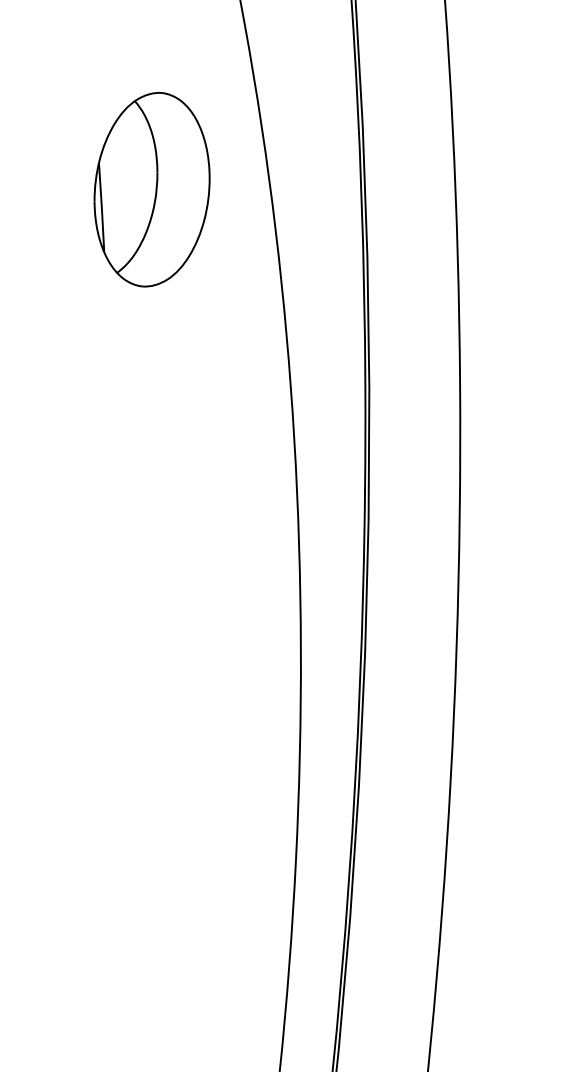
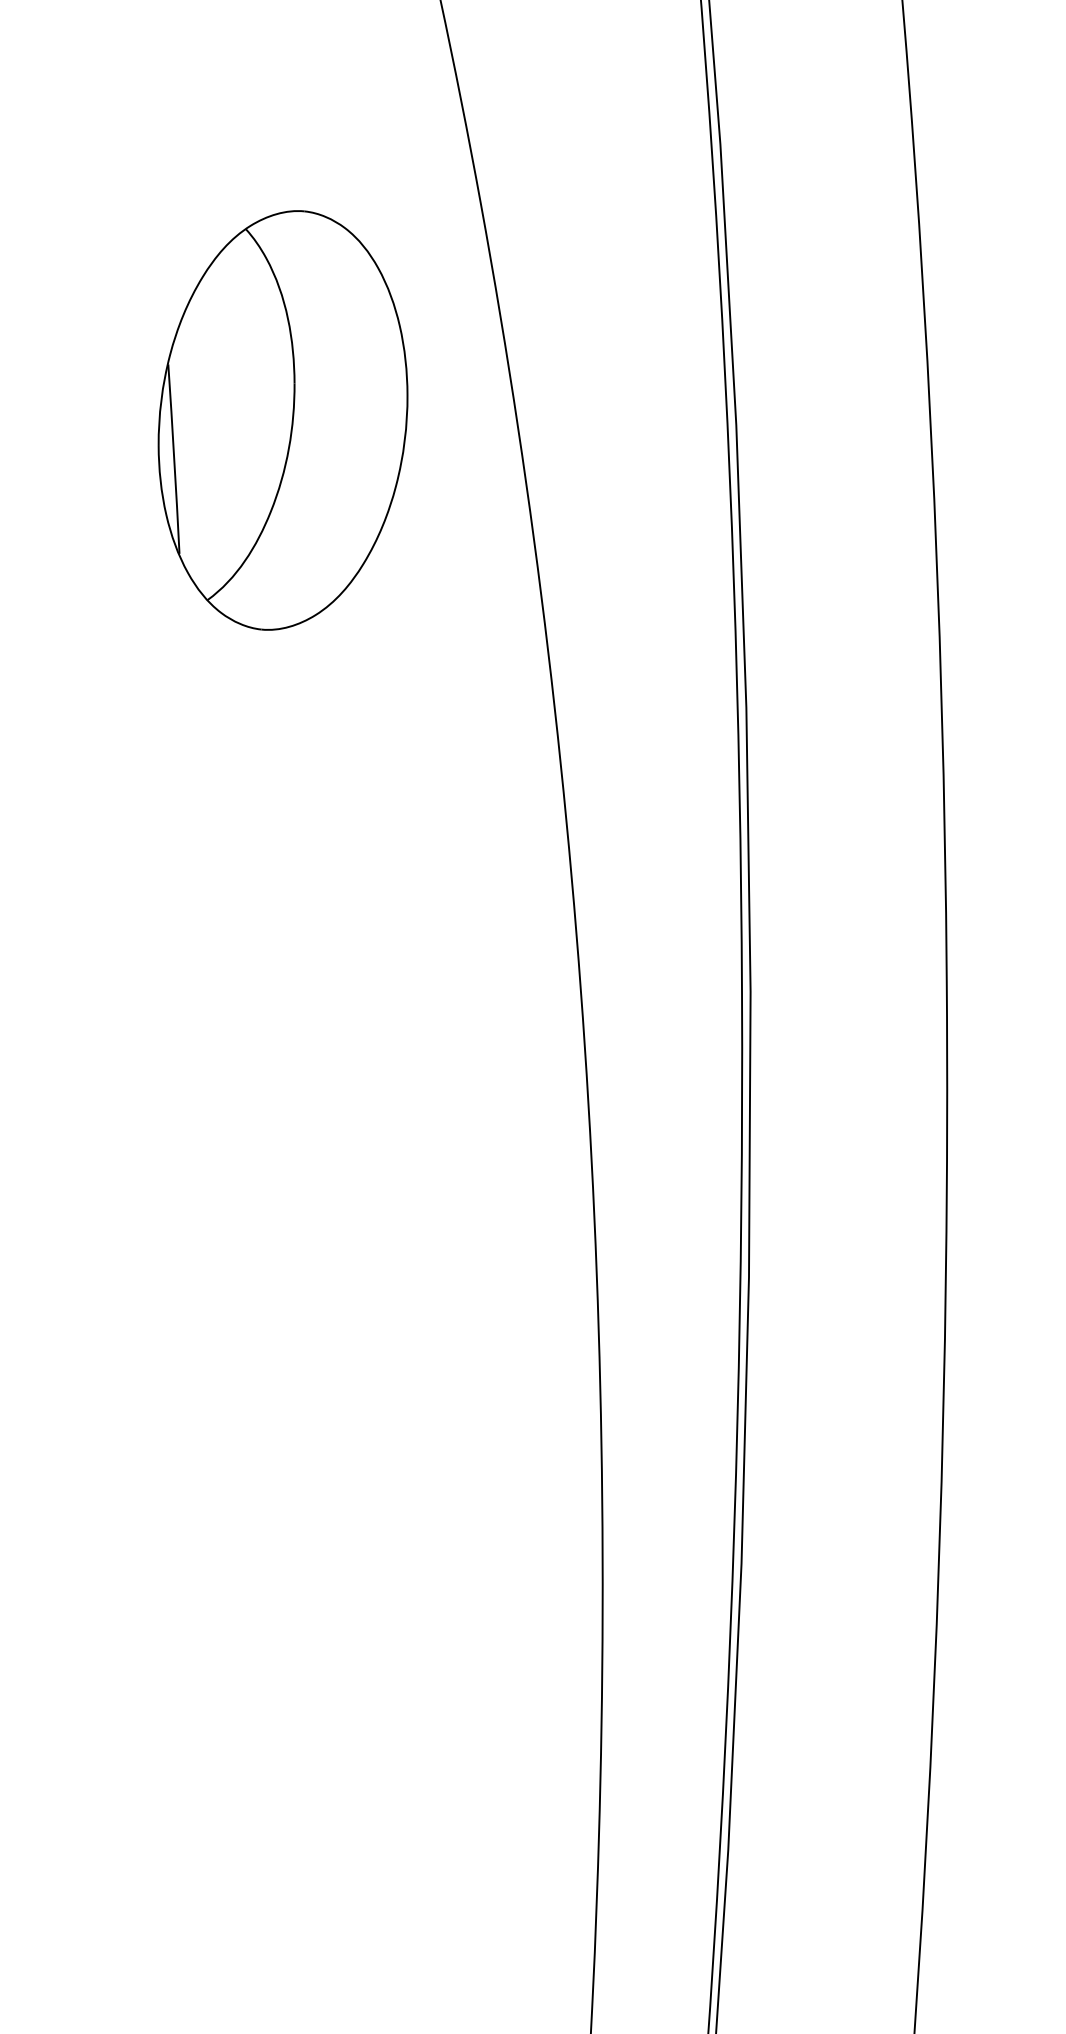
part: (151, 189) -> (281, 419), moved

